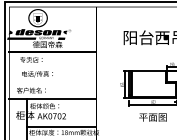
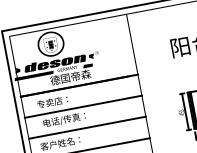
line: (52, 67) -> (83, 107), added
line: (52, 82) -> (86, 127), added

